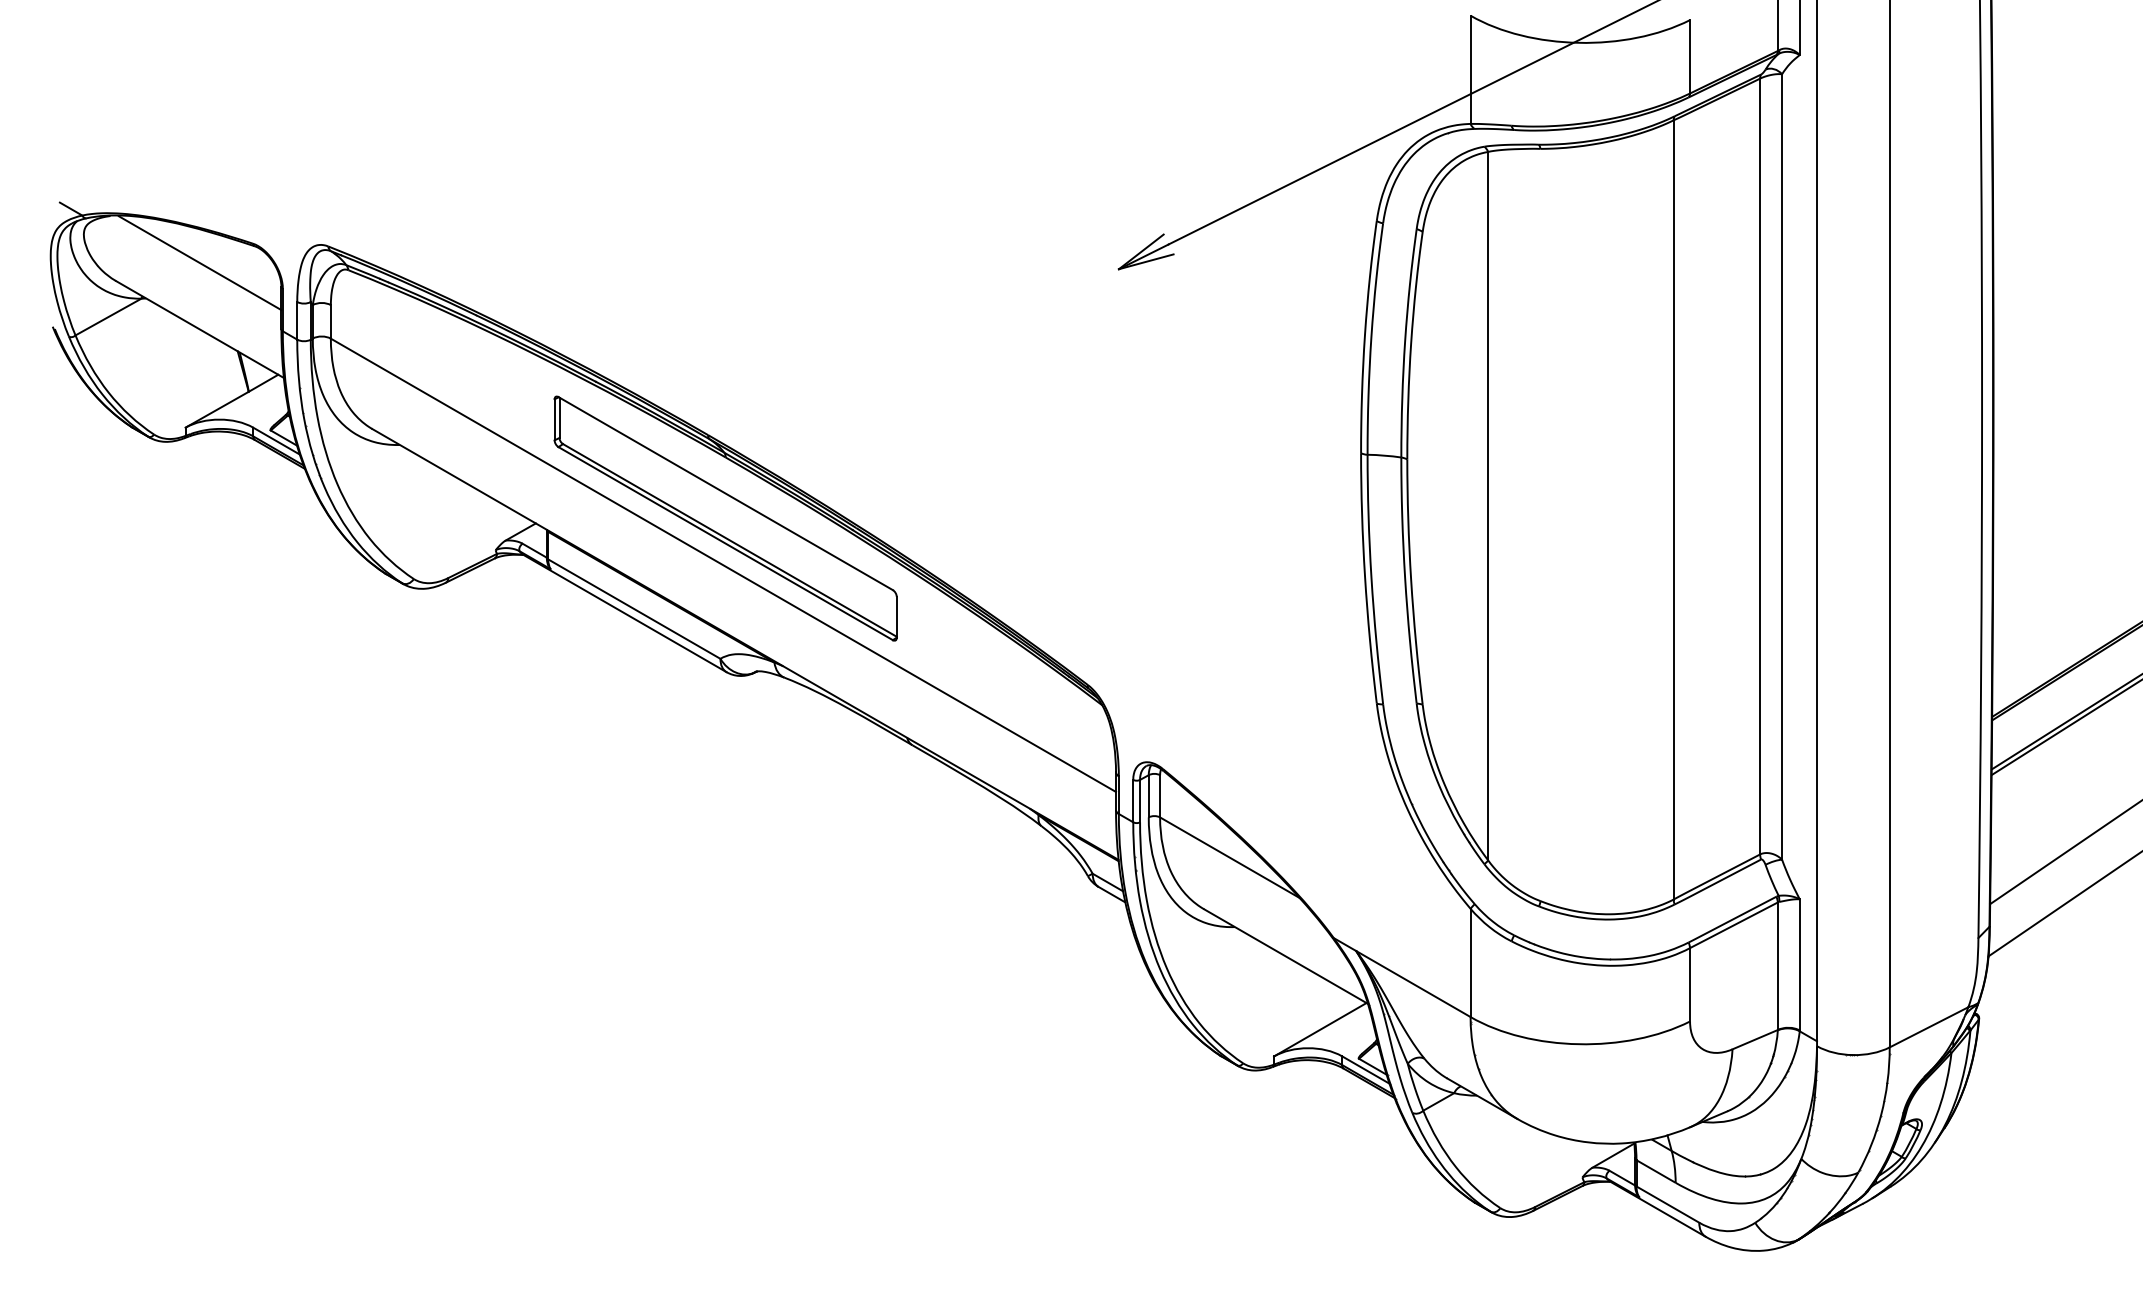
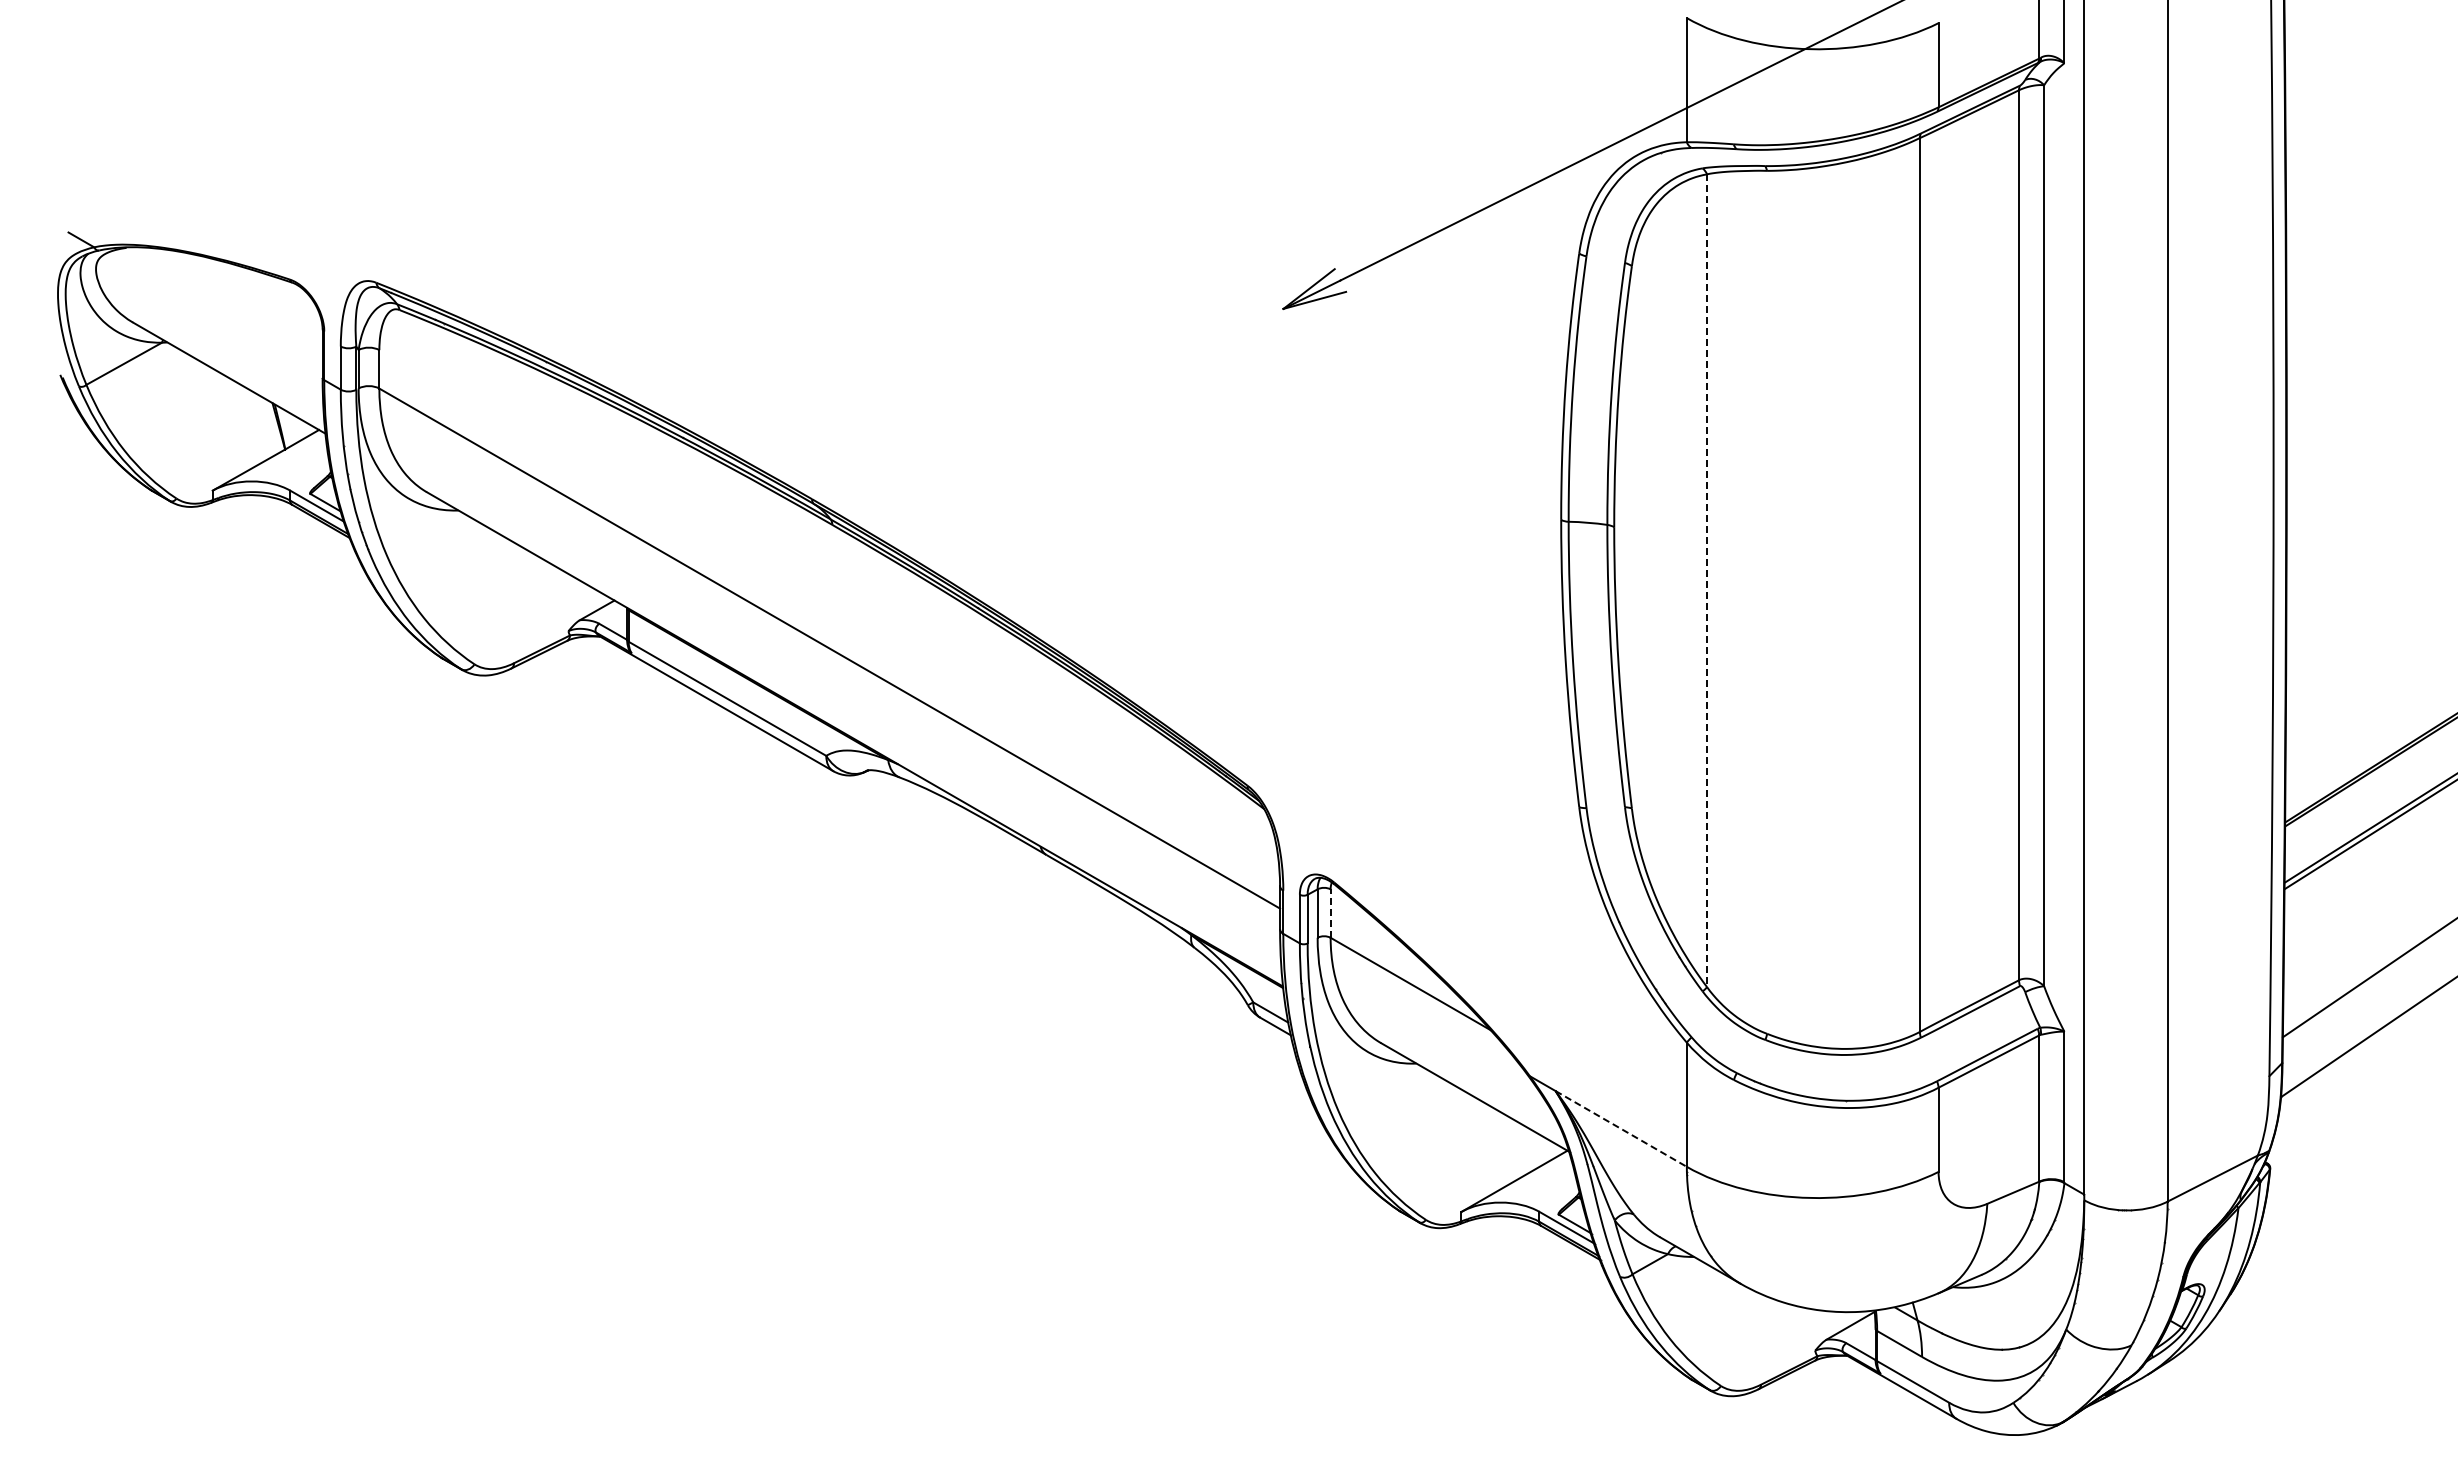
line: (200, 262) -> (229, 301), removed
line: (1488, 506) -> (1707, 581), solid -> dashed
part: (725, 518) -> (832, 594), removed
line: (1159, 796) -> (1330, 913), solid -> dashed
line: (1413, 983) -> (1621, 1128), solid -> dashed

